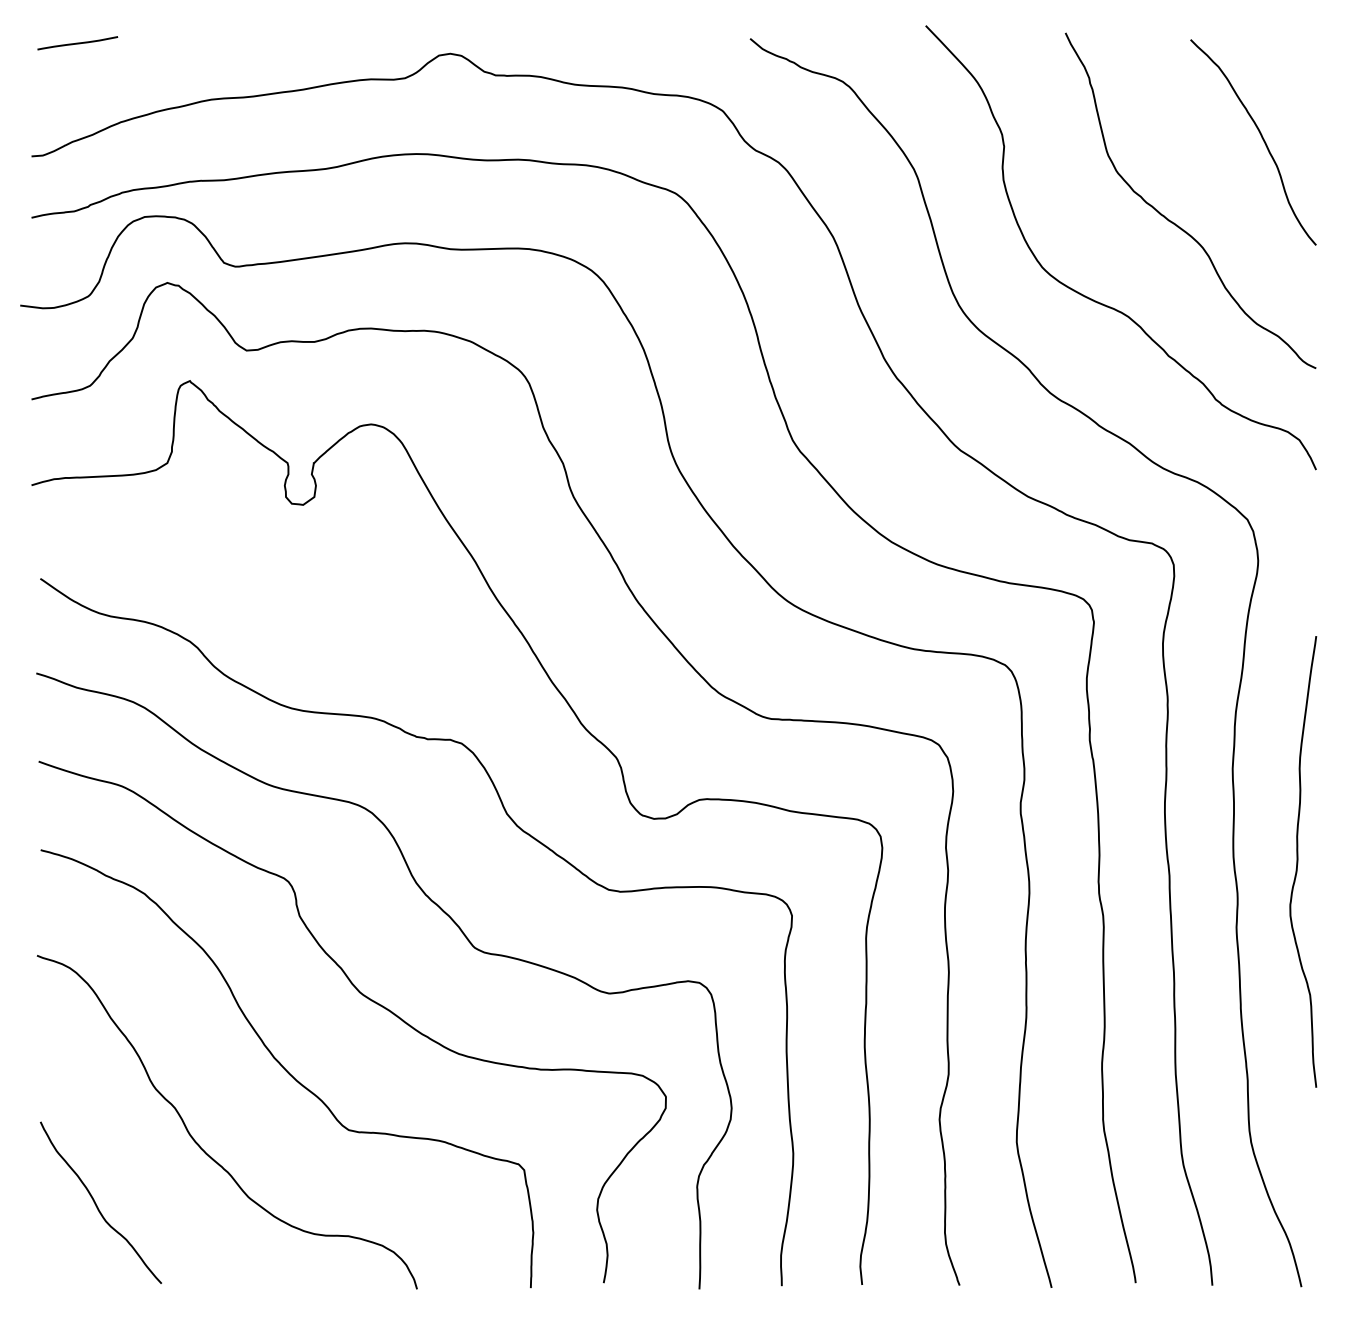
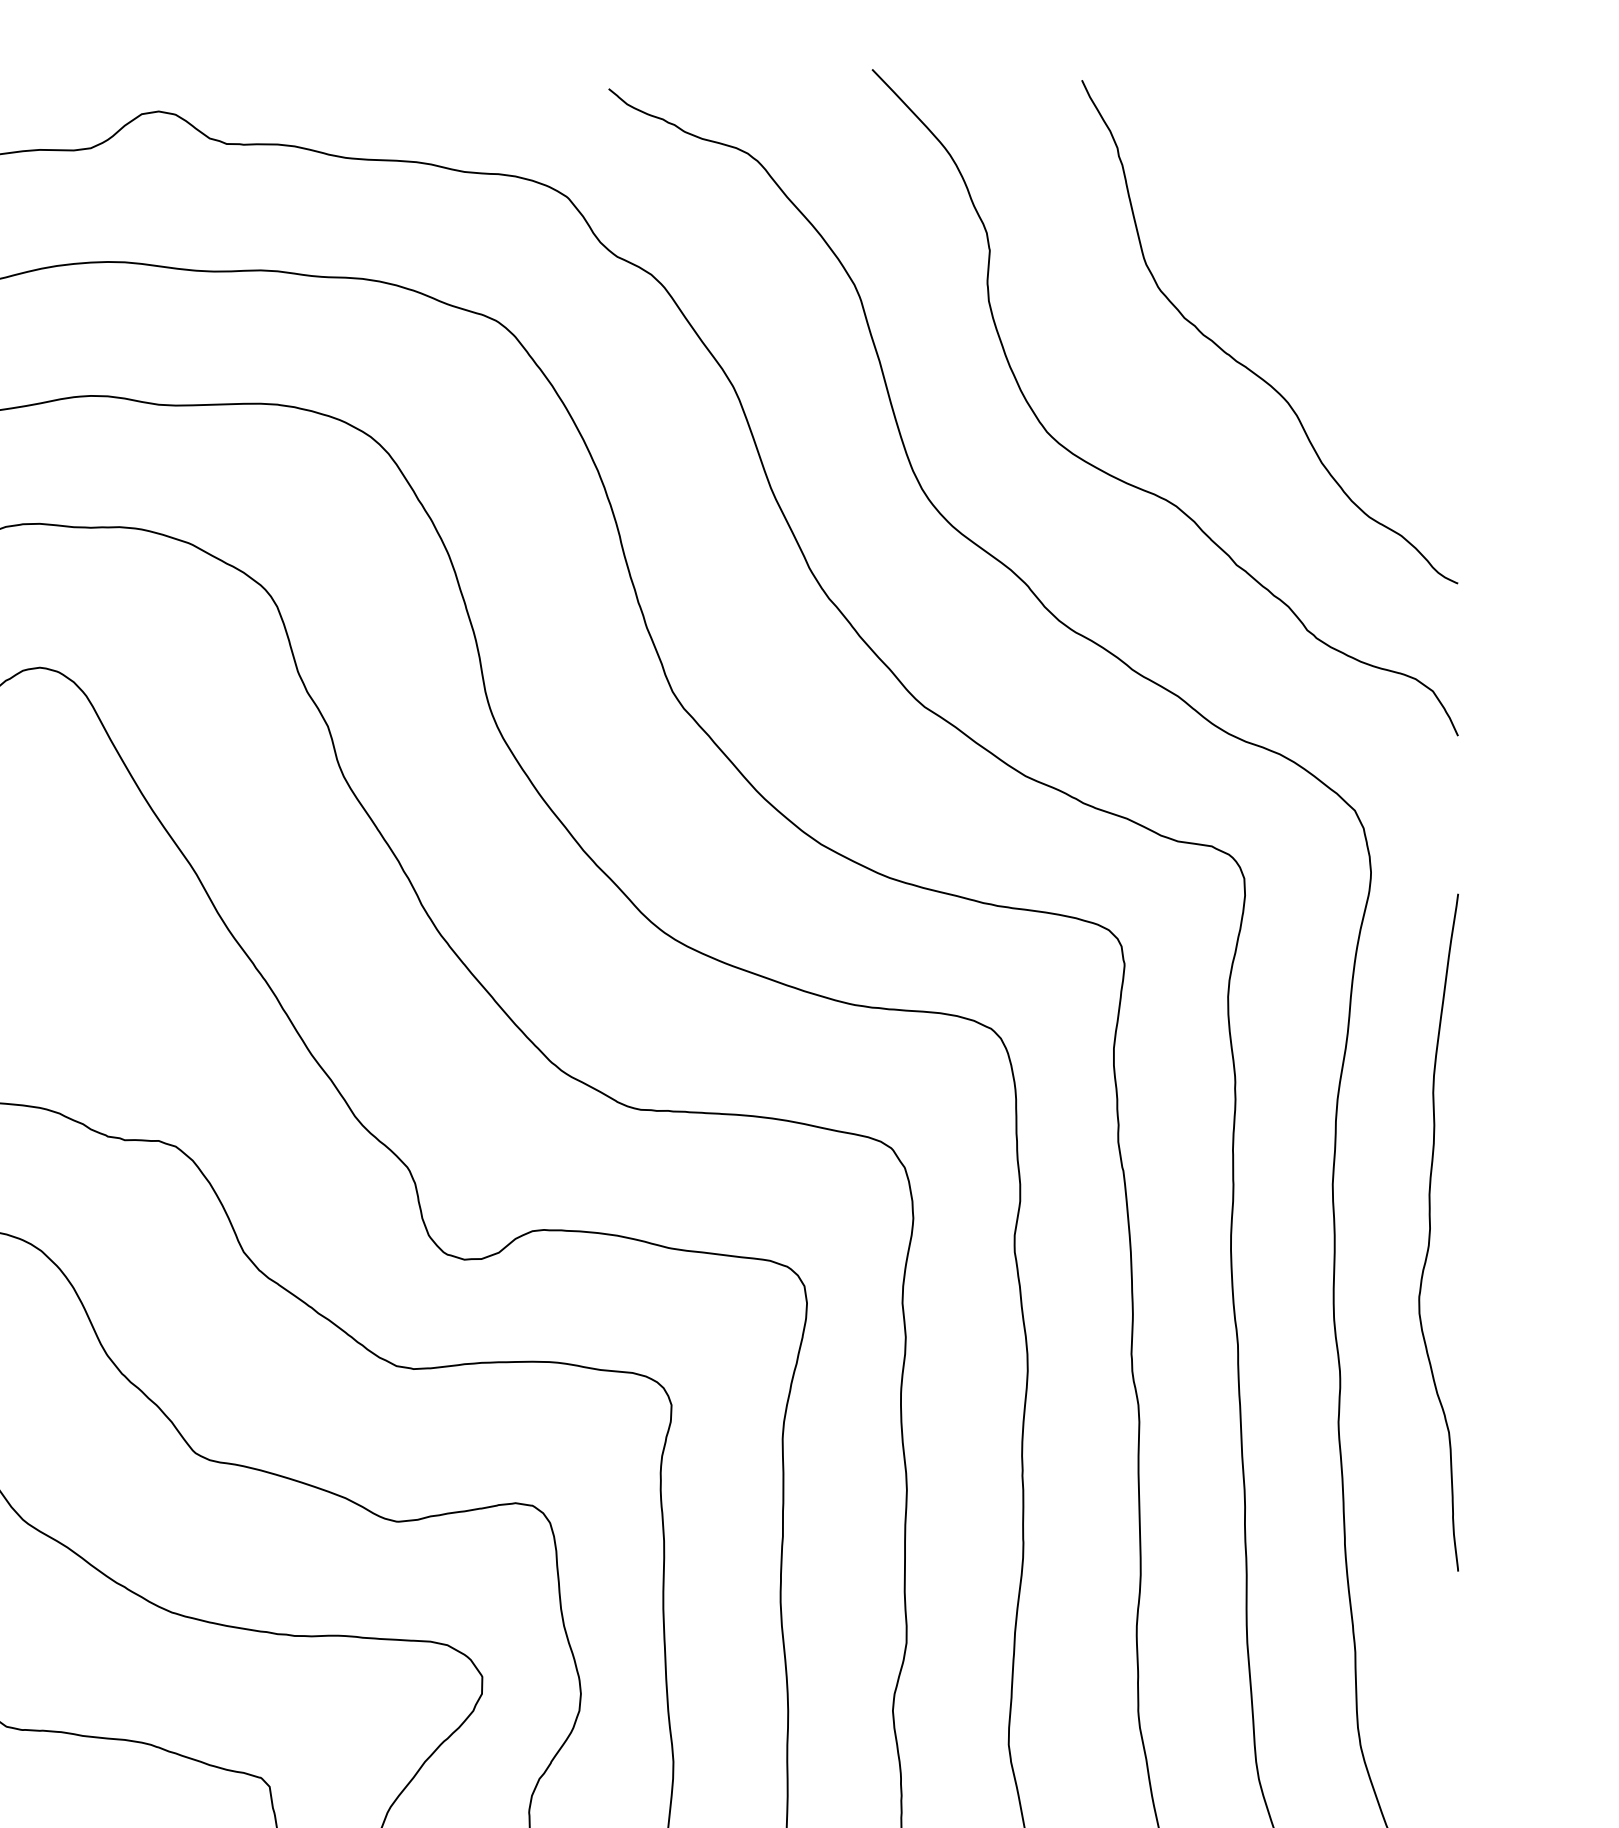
curve: (1261, 138) -> (1375, 238), removed
curve: (1298, 861) -> (1431, 1232), moved

